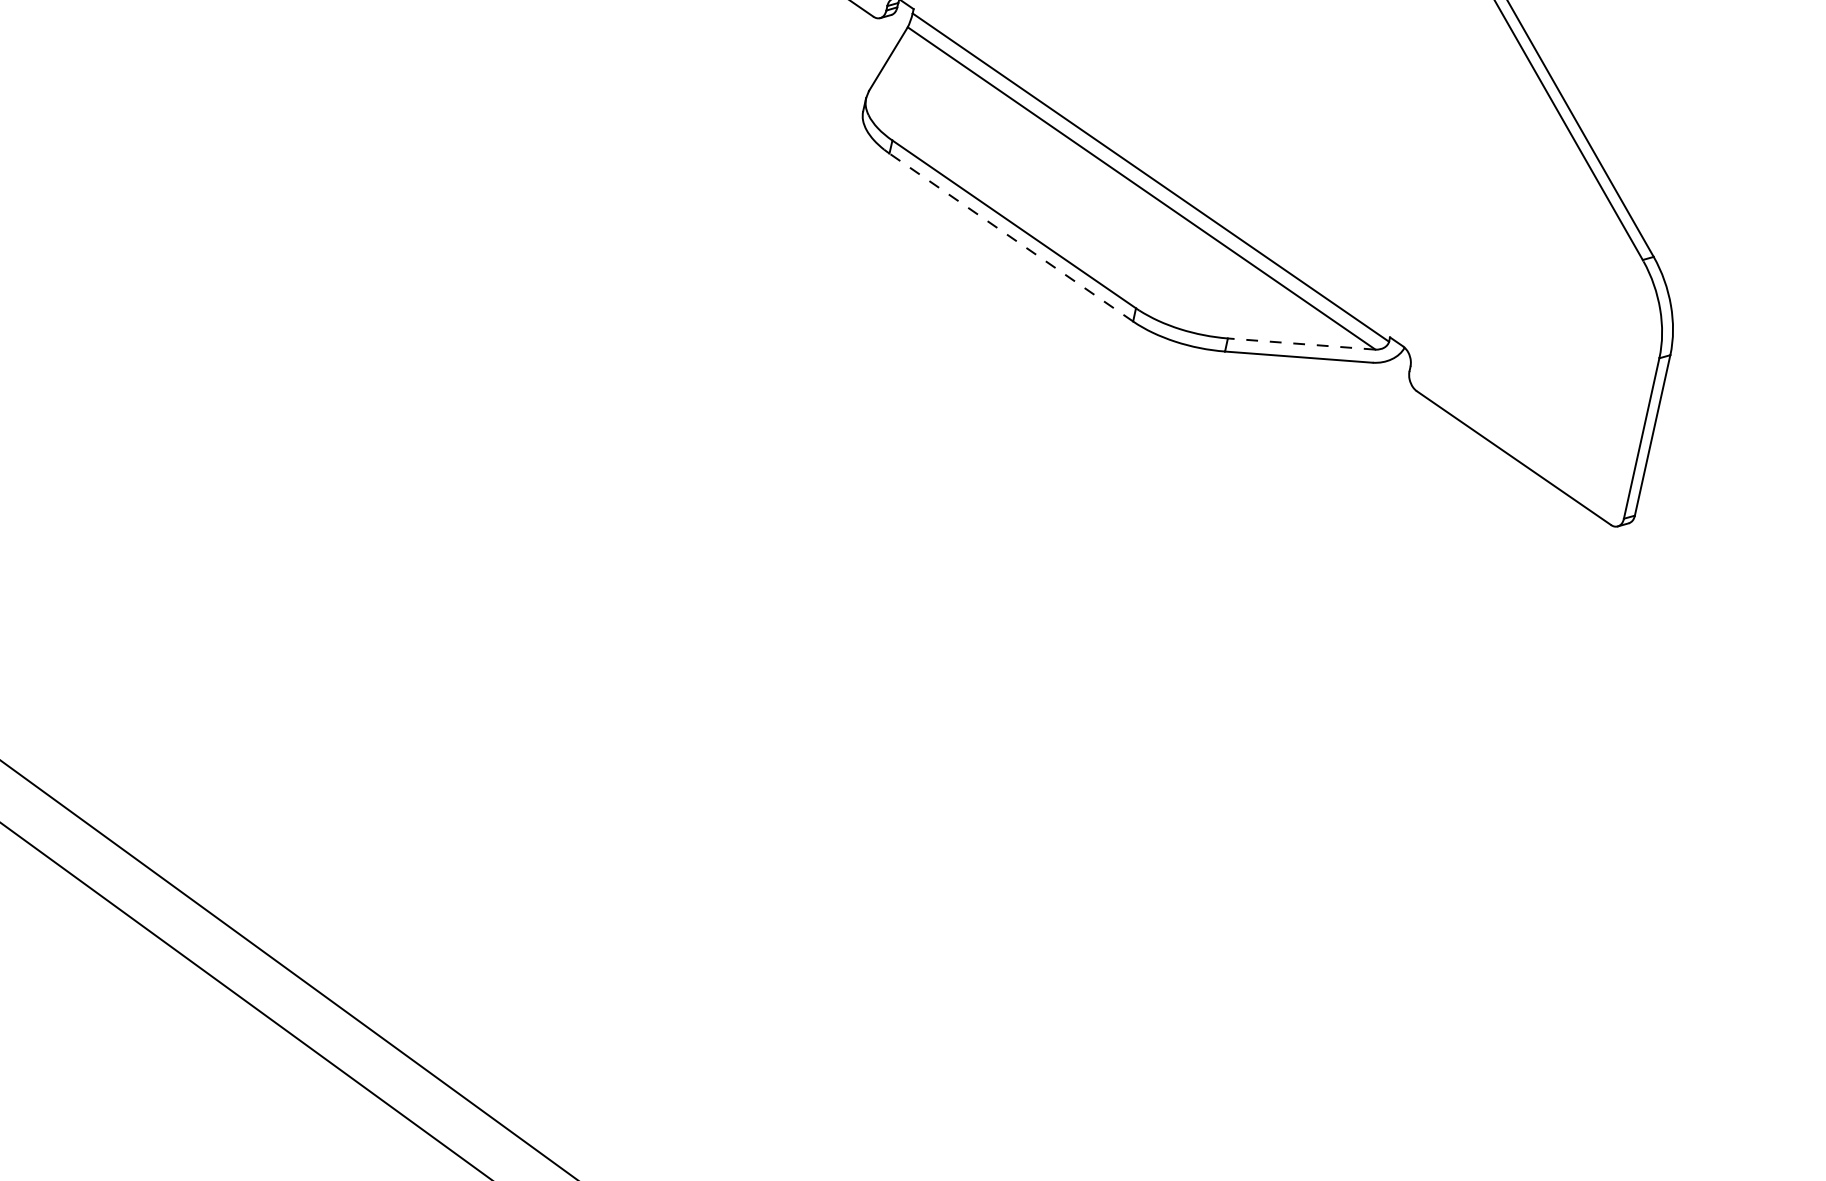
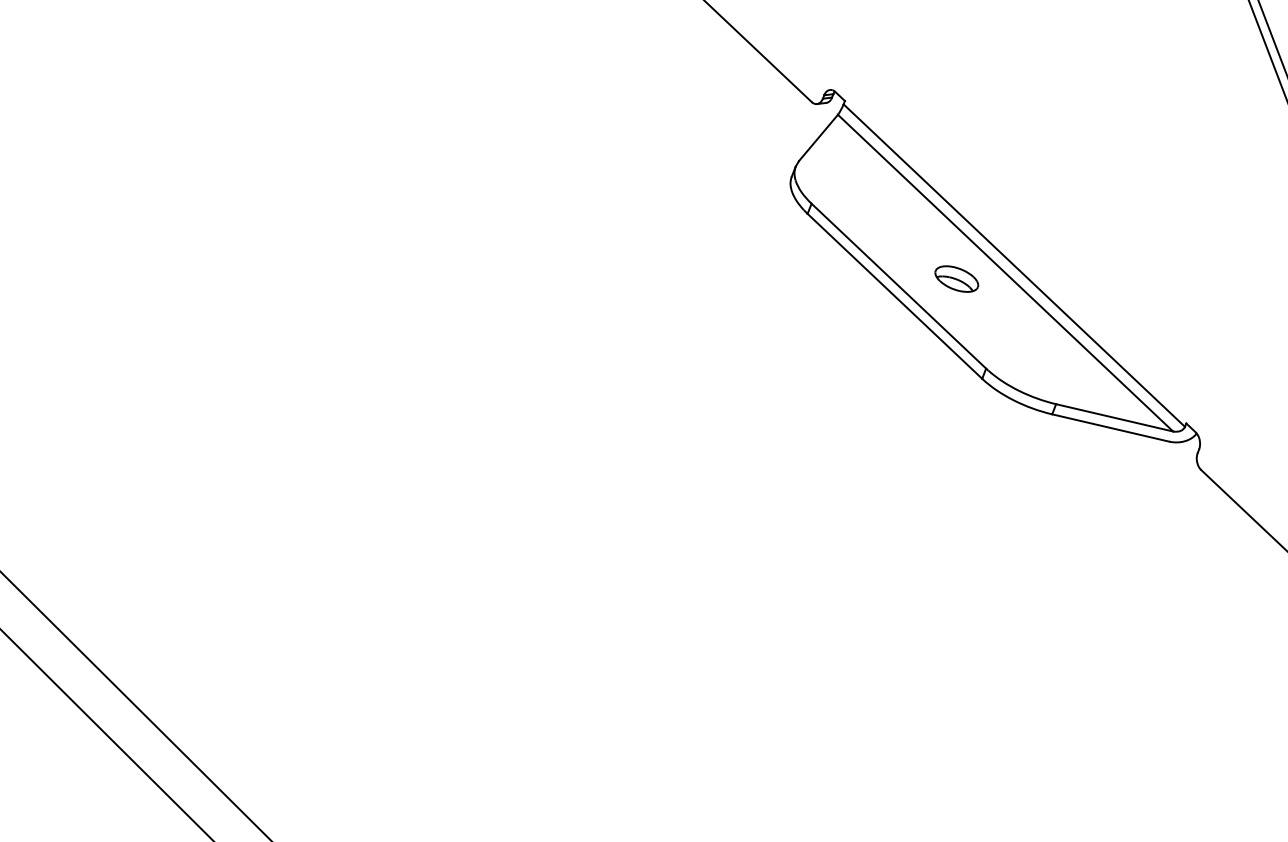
part: (1083, 204) -> (956, 278), added
line: (1011, 237) -> (895, 296), dashed -> solid
line: (1301, 344) -> (1114, 418), dashed -> solid

